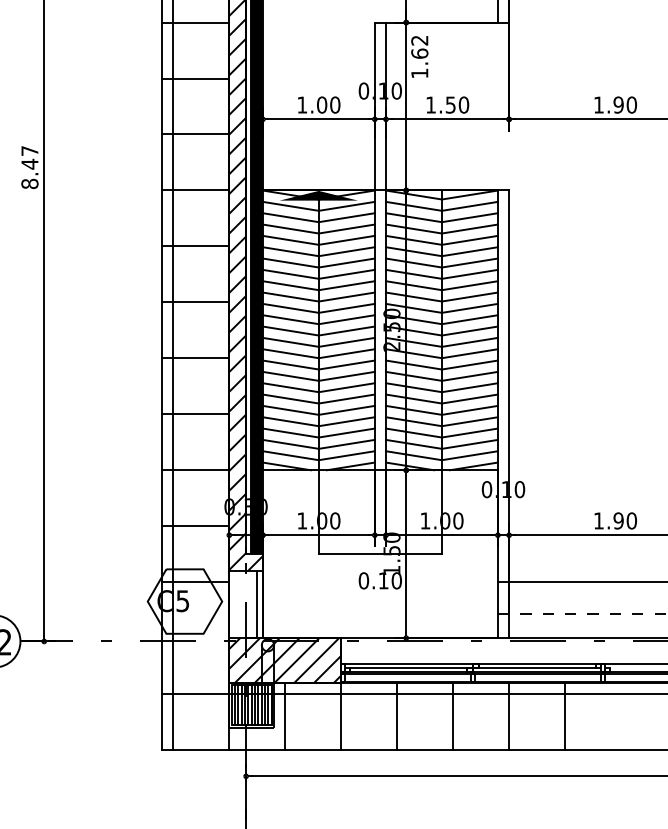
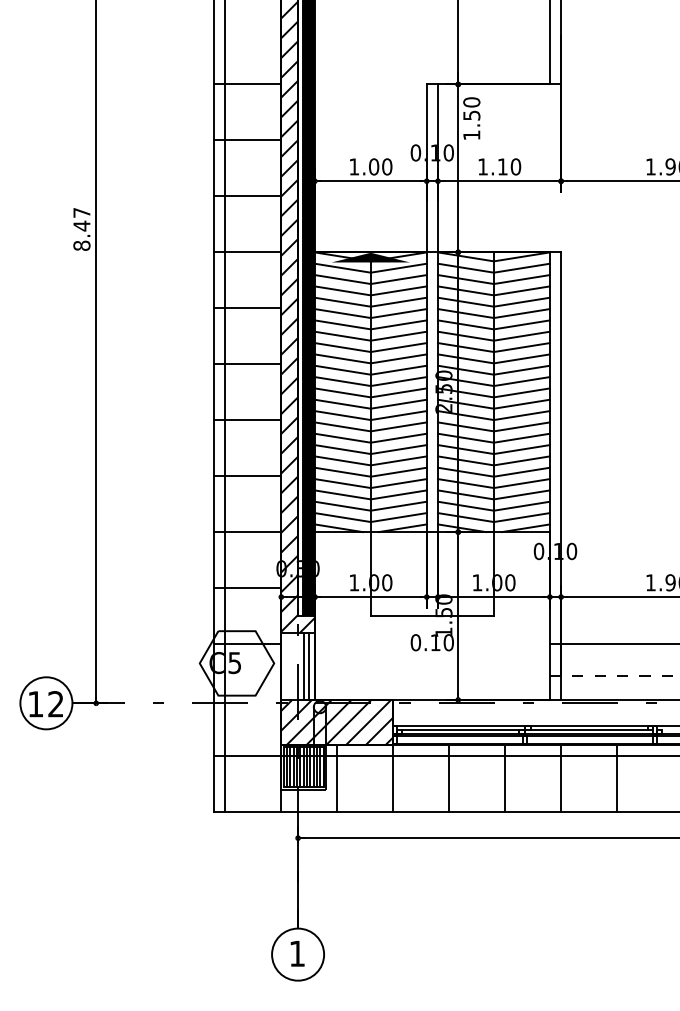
text: (419, 46) -> (471, 108), 1.62 -> 1.50
text: (450, 104) -> (502, 166), 1.50 -> 1.10
line: (251, 603) -> (303, 665), added

